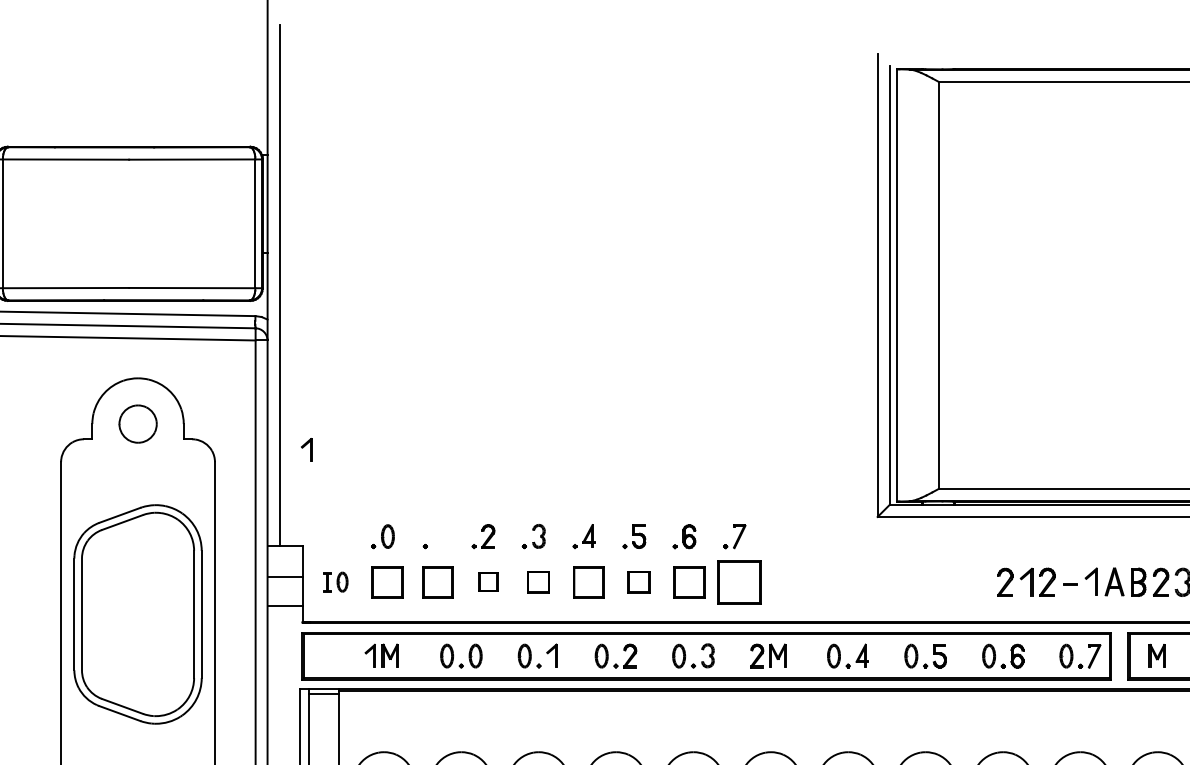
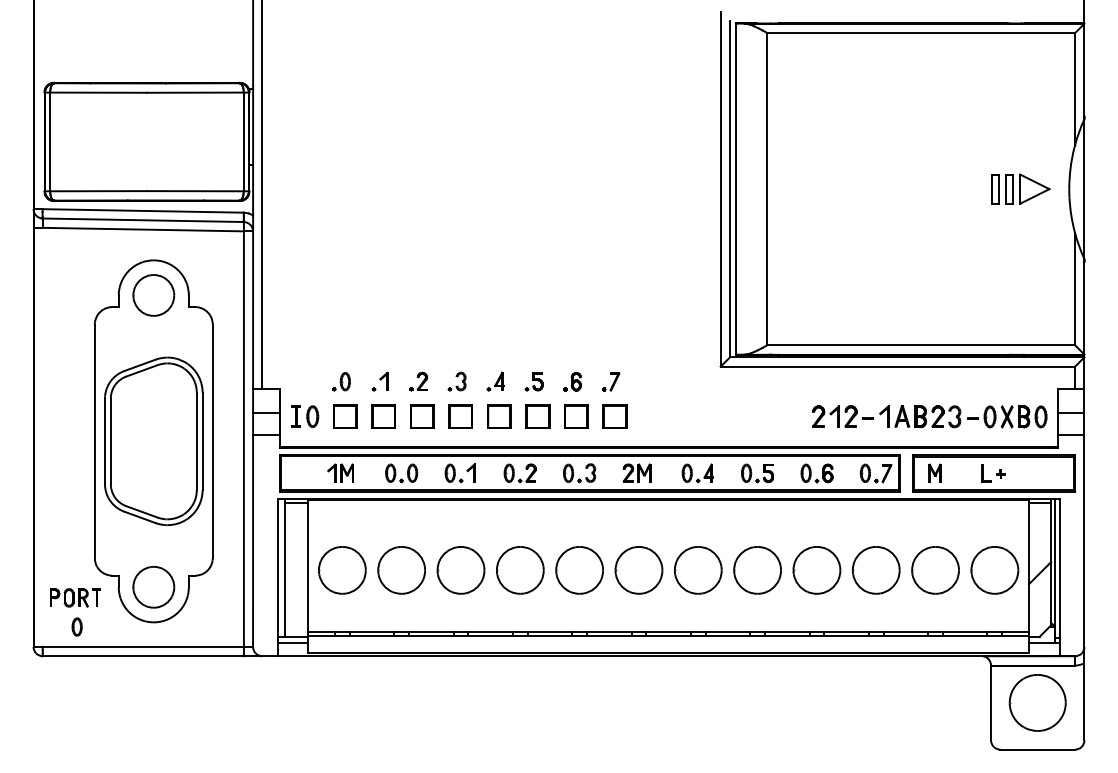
part: (137, 424) -> (153, 295), size x1.43
part: (305, 448) -> (383, 380), moved
part: (335, 582) -> (305, 416), size x1.43
part: (488, 582) -> (422, 416), size x1.67
part: (538, 582) -> (460, 416), size x1.43
part: (638, 582) -> (537, 416), size x1.43
part: (739, 582) -> (614, 416), size x0.71

